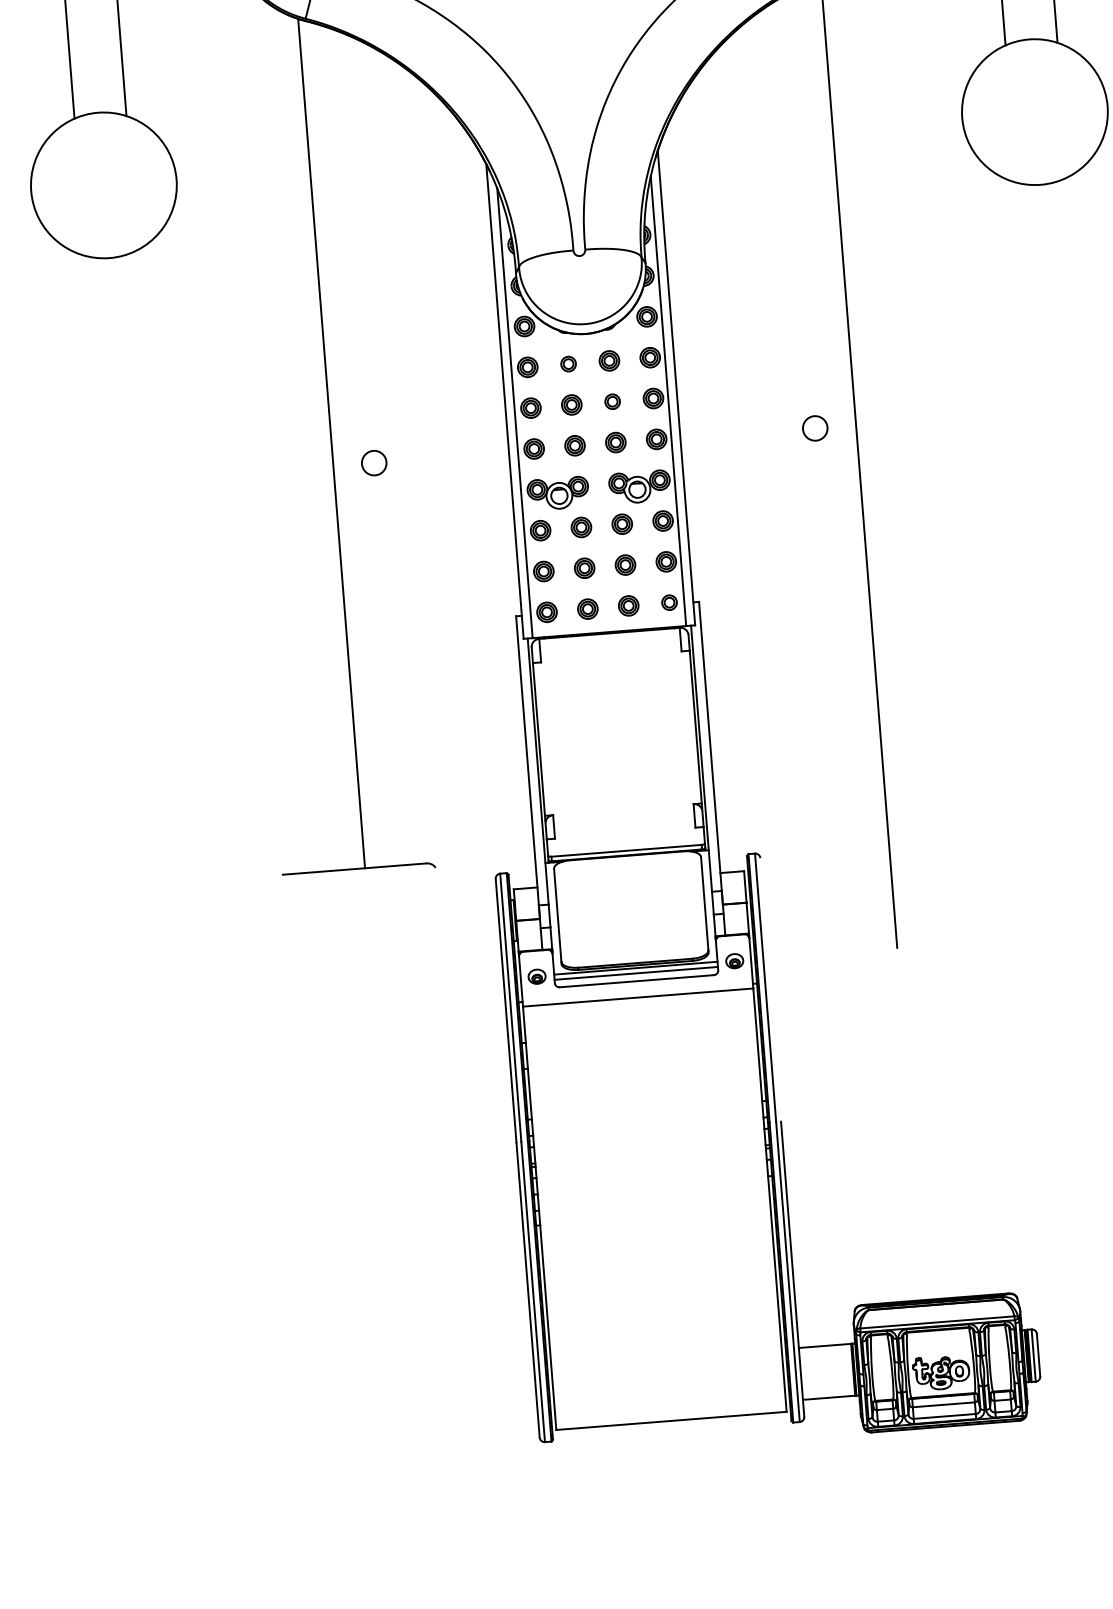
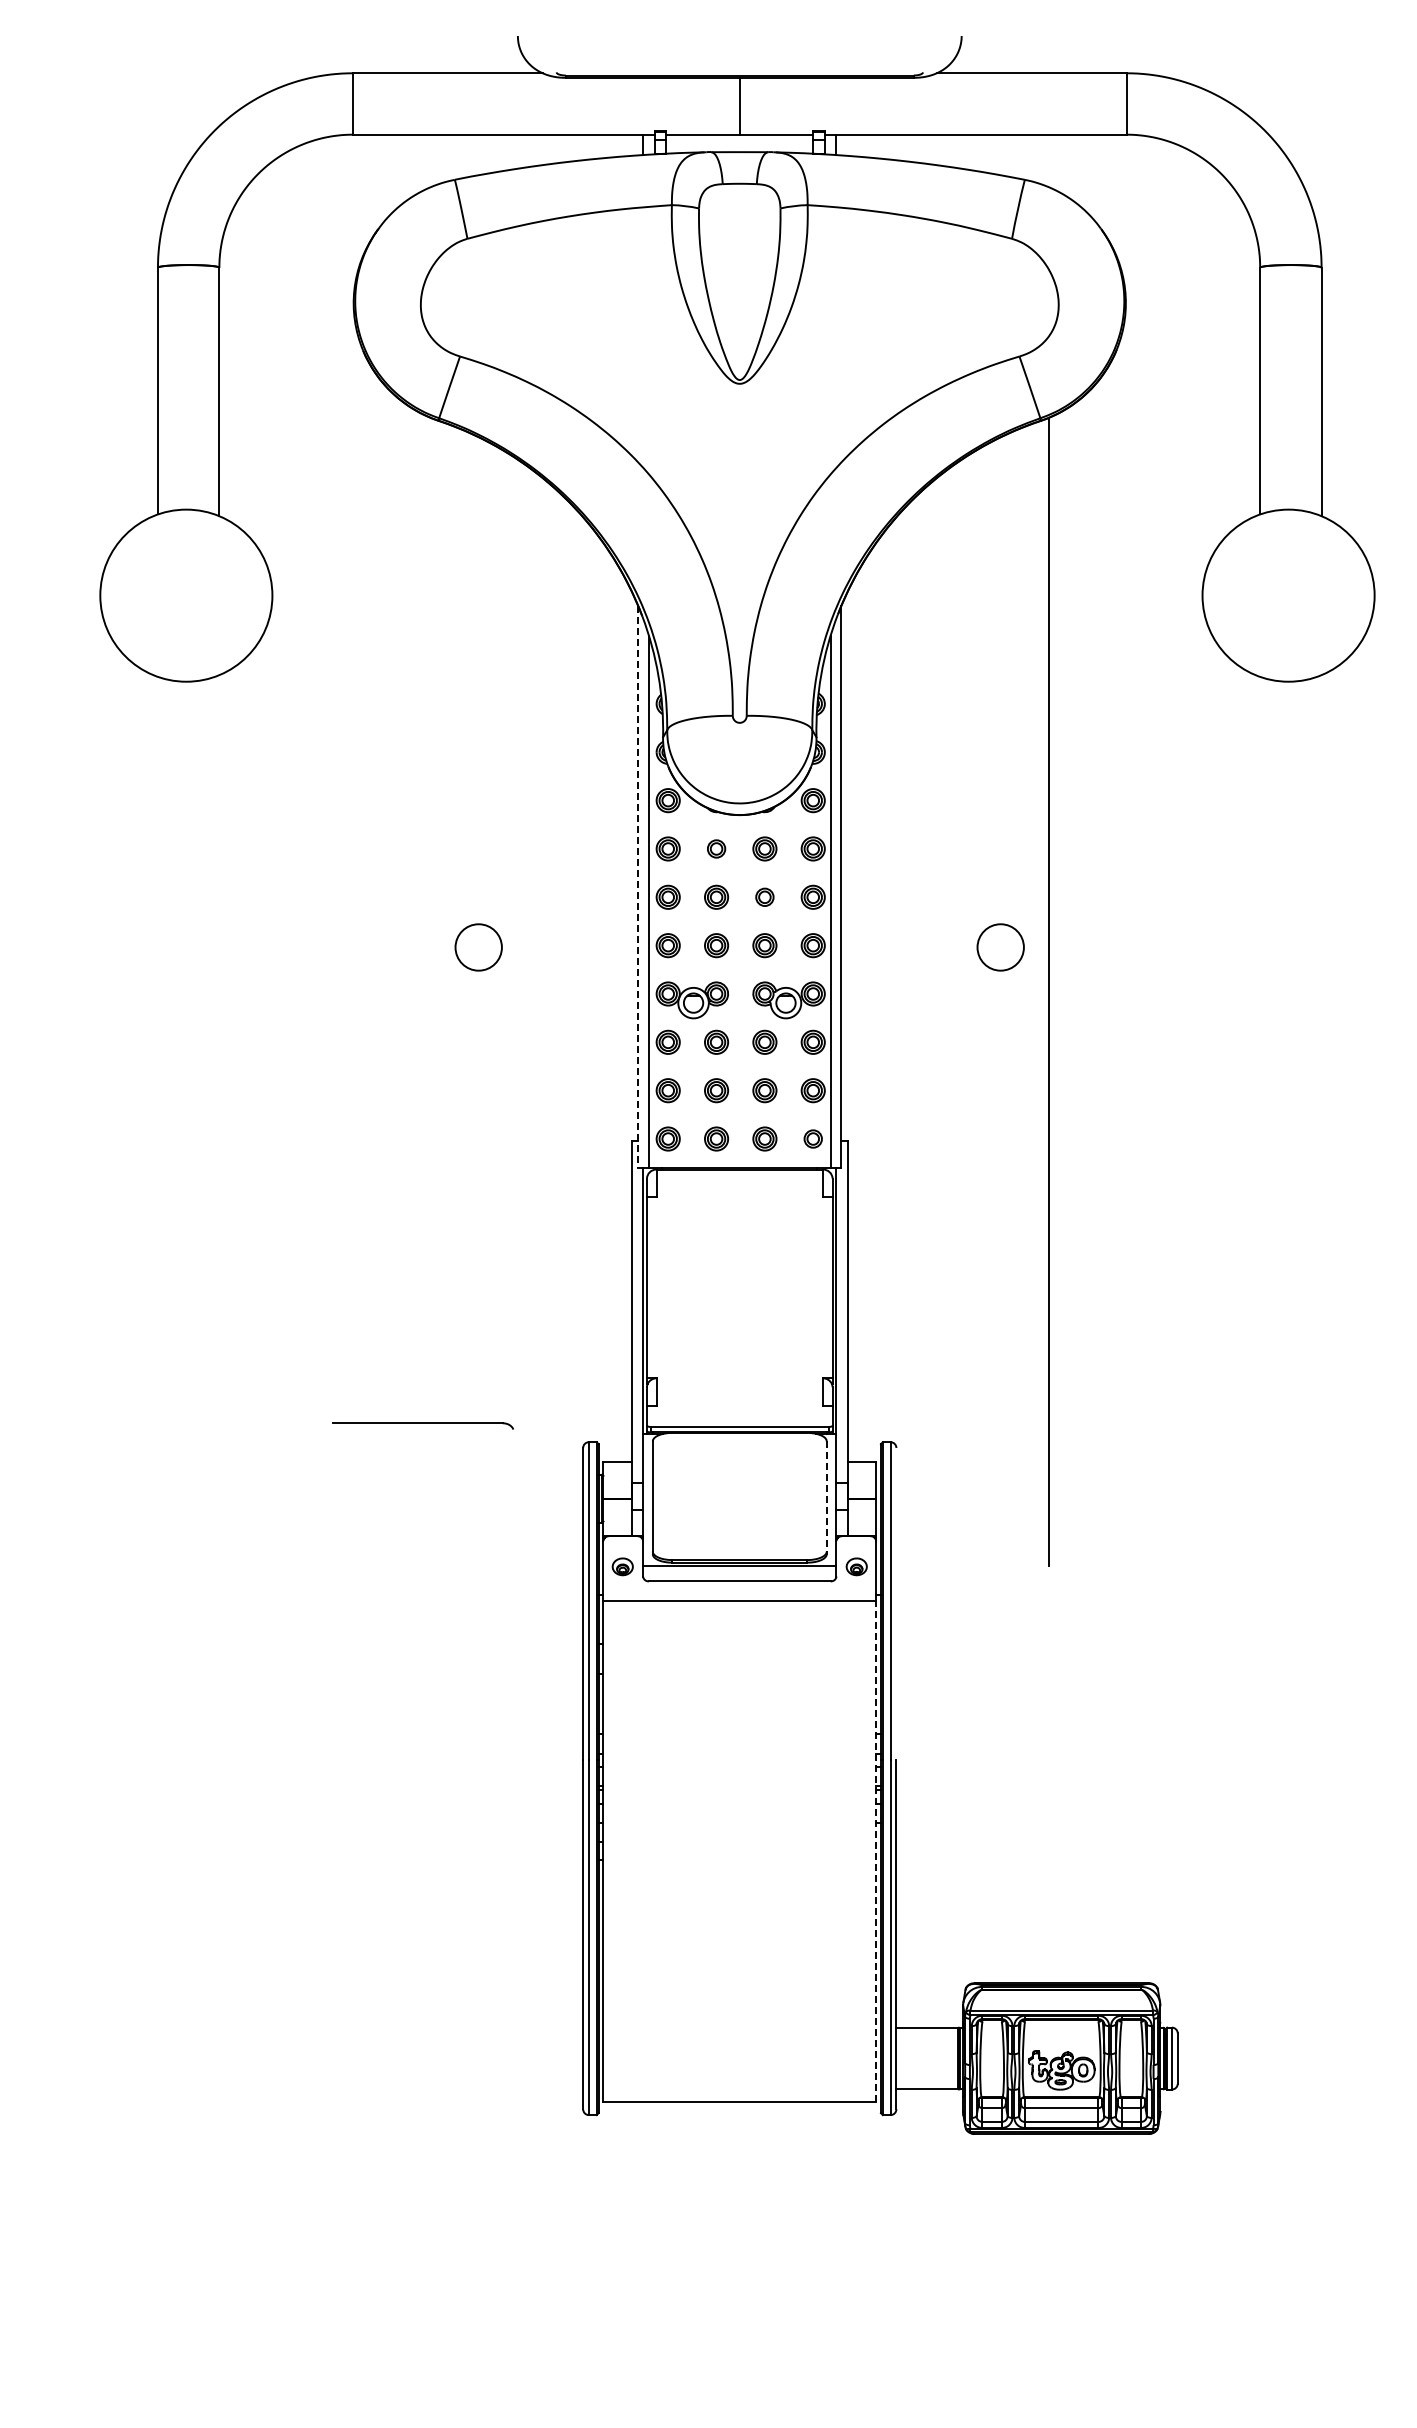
line: (505, 401) -> (638, 887), solid -> dashed
circle: (814, 428) -> (1000, 947), size x1.6
line: (331, 443) -> (430, 920), removed
circle: (373, 462) -> (478, 946), size x1.6
line: (704, 903) -> (826, 1496), solid -> dashed
line: (636, 973) -> (739, 1572), removed
line: (770, 1200) -> (876, 1851), solid -> dashed

